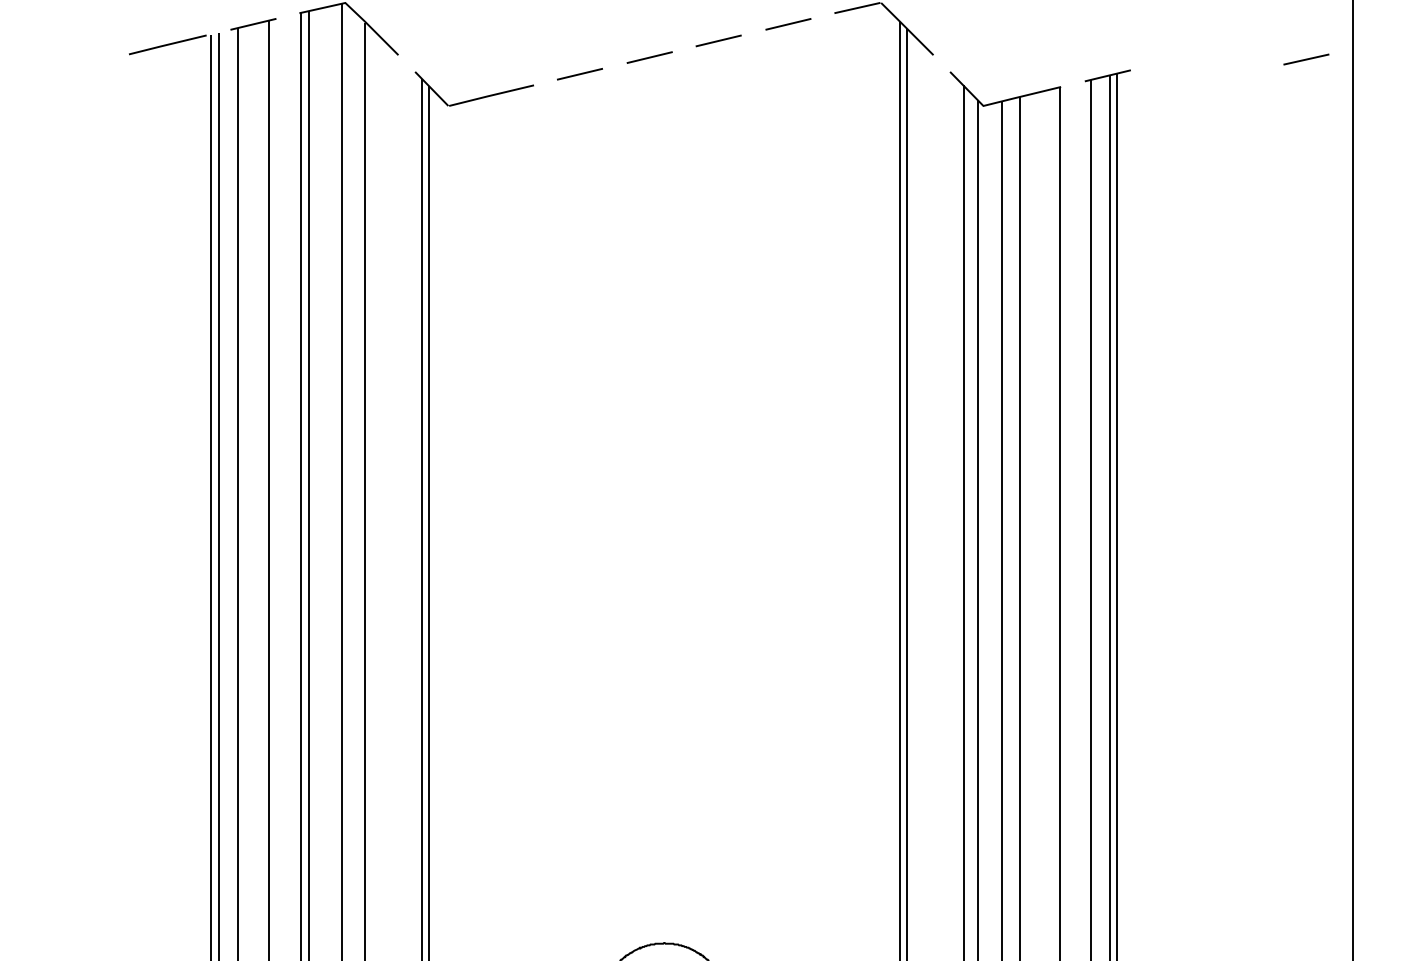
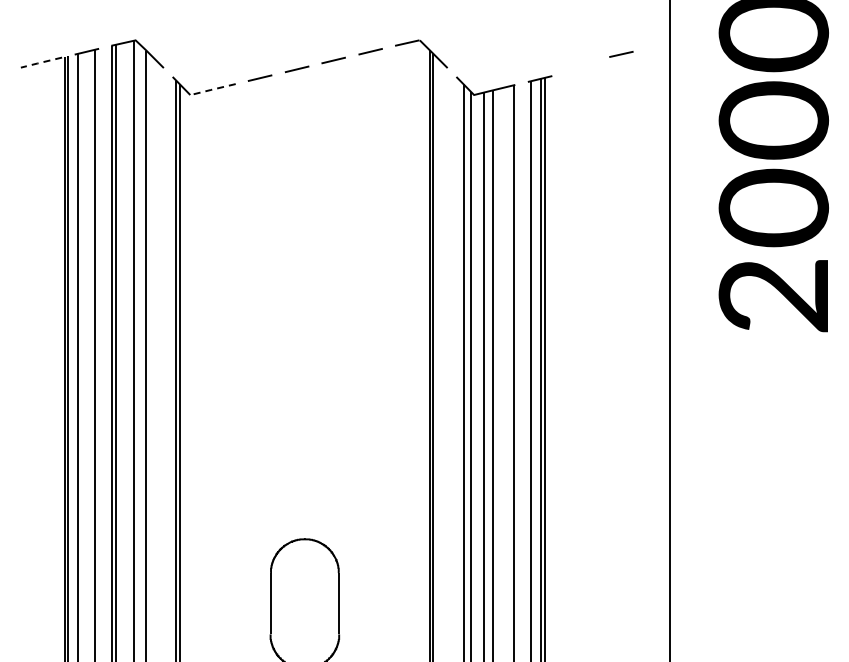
line: (165, 44) -> (40, 62), solid -> dashed
line: (1306, 59) -> (621, 54), moved
line: (490, 95) -> (212, 89), solid -> dashed

